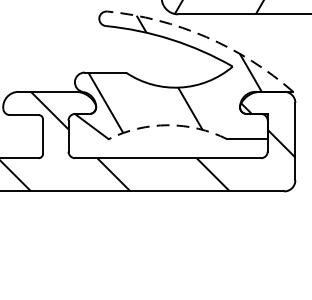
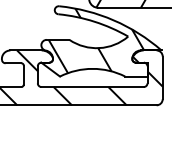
arc: (205, 37) -> (113, 20), dashed -> solid
arc: (167, 124) -> (92, 68), dashed -> solid

